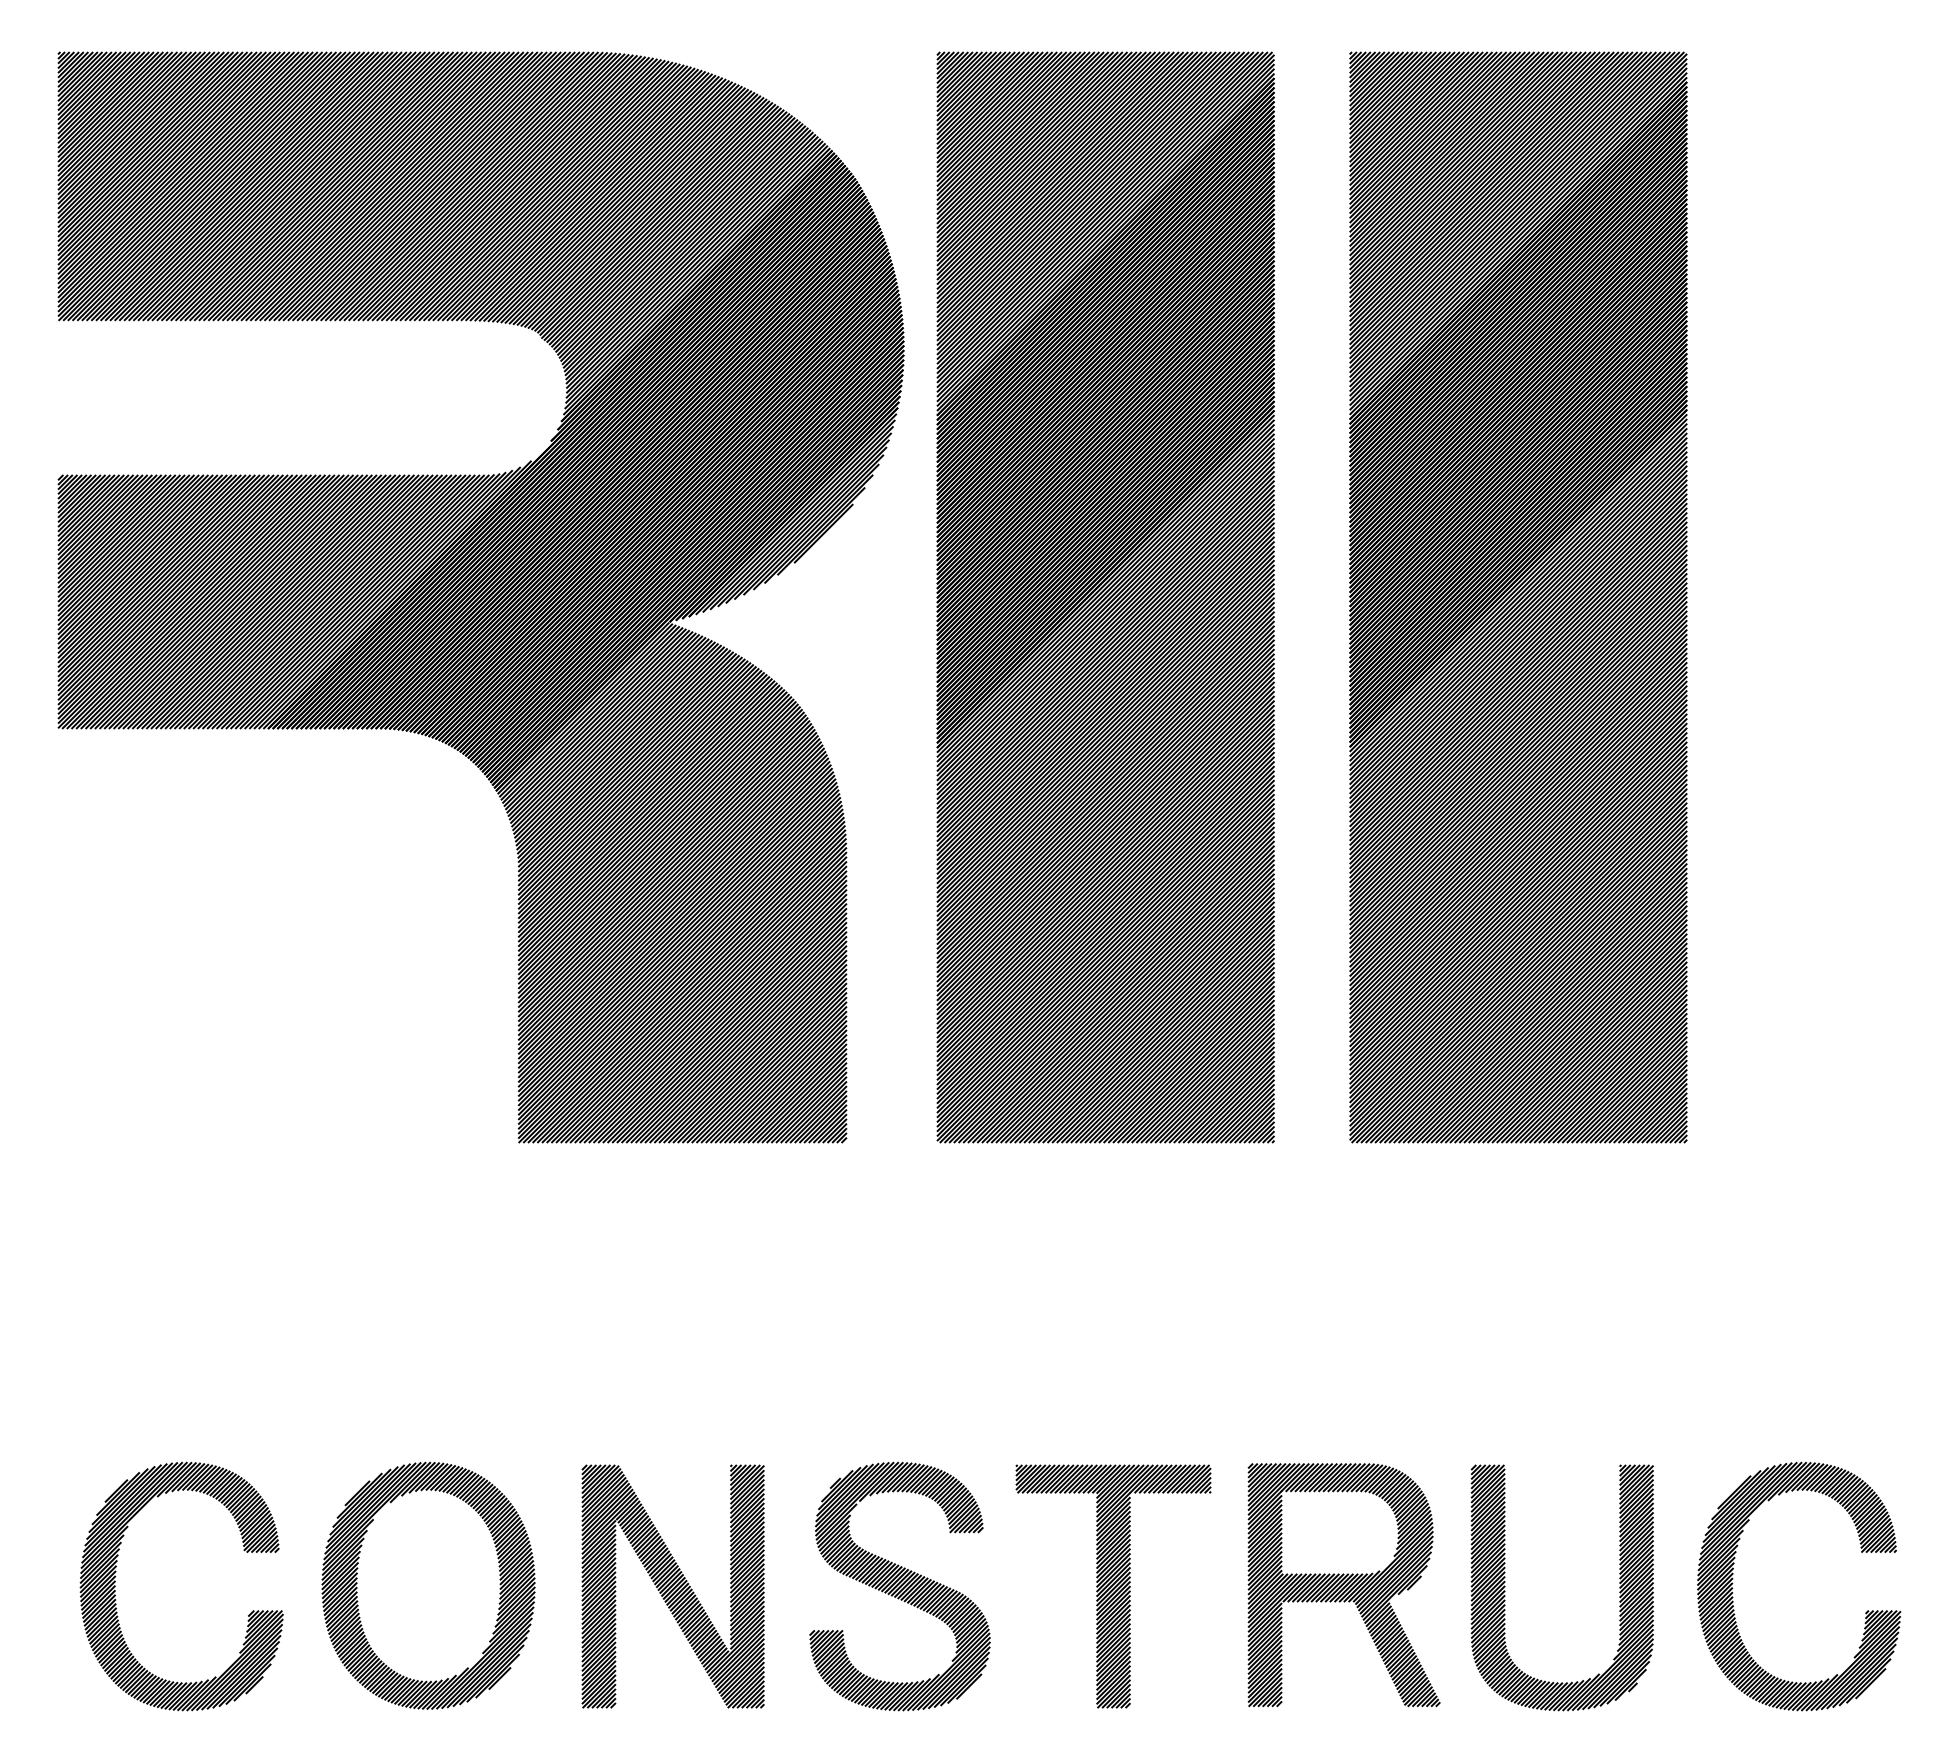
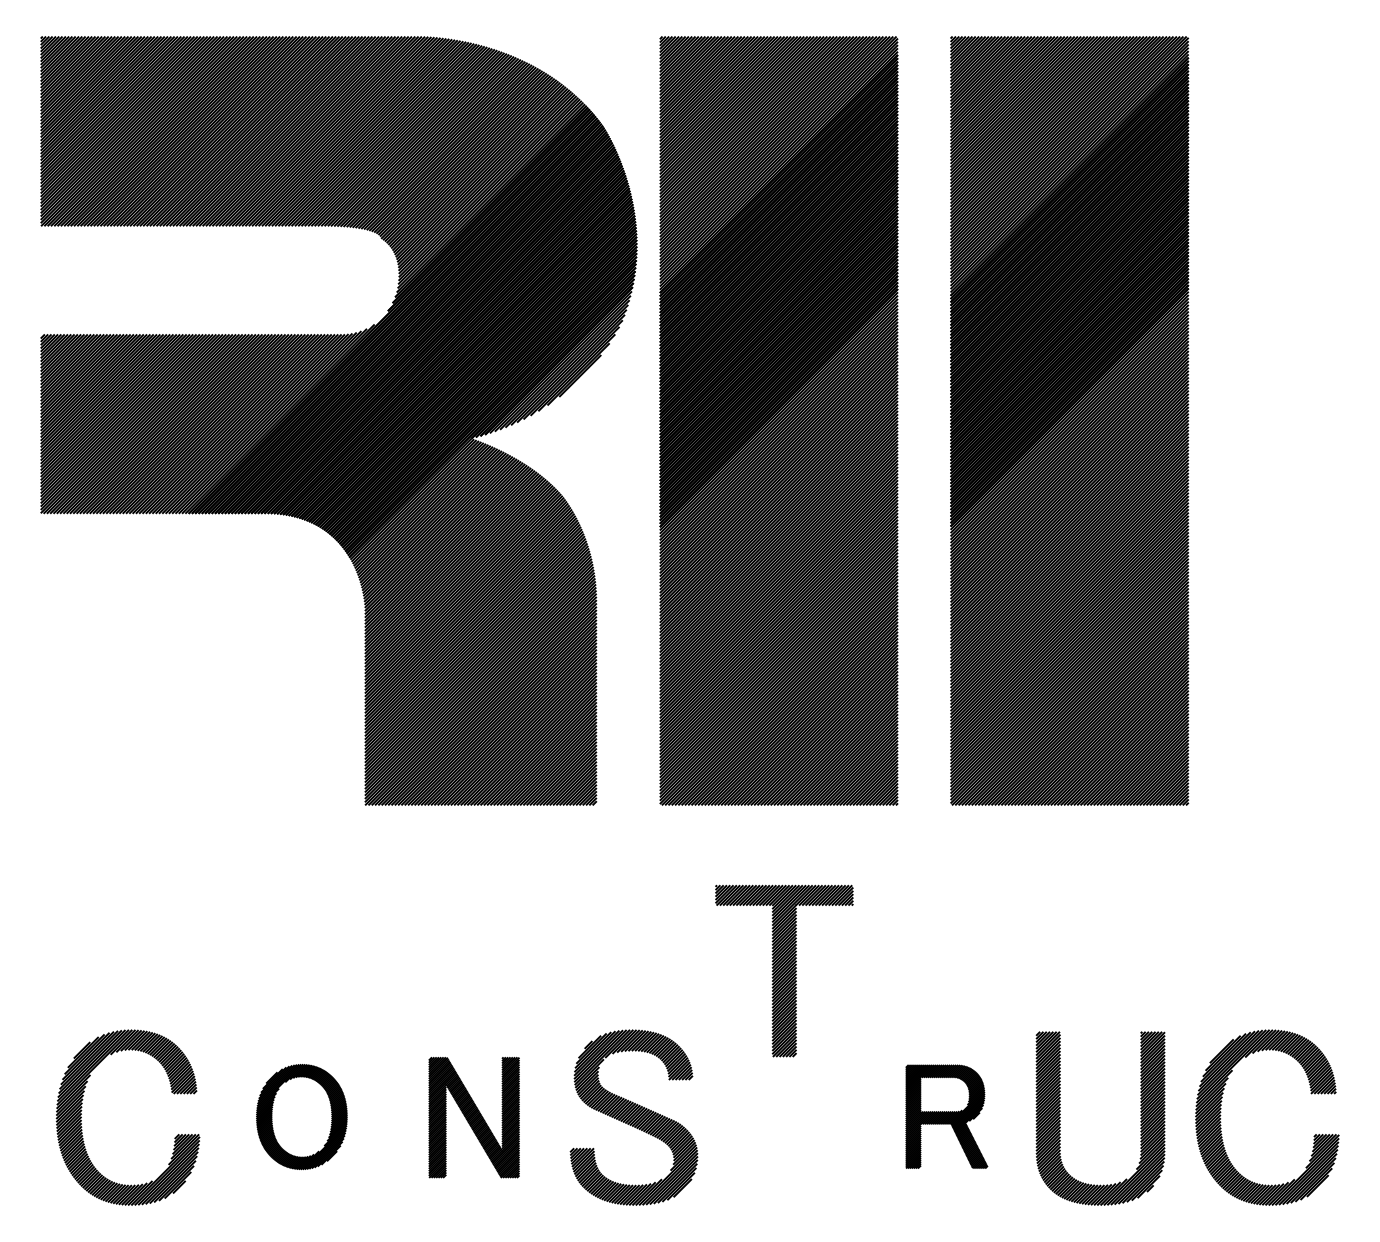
part: (428, 1585) -> (301, 1116), size x0.6
part: (1343, 1585) -> (946, 1116), size x0.6
part: (672, 1586) -> (473, 1117), size x0.7
part: (1113, 1586) -> (784, 971), moved

